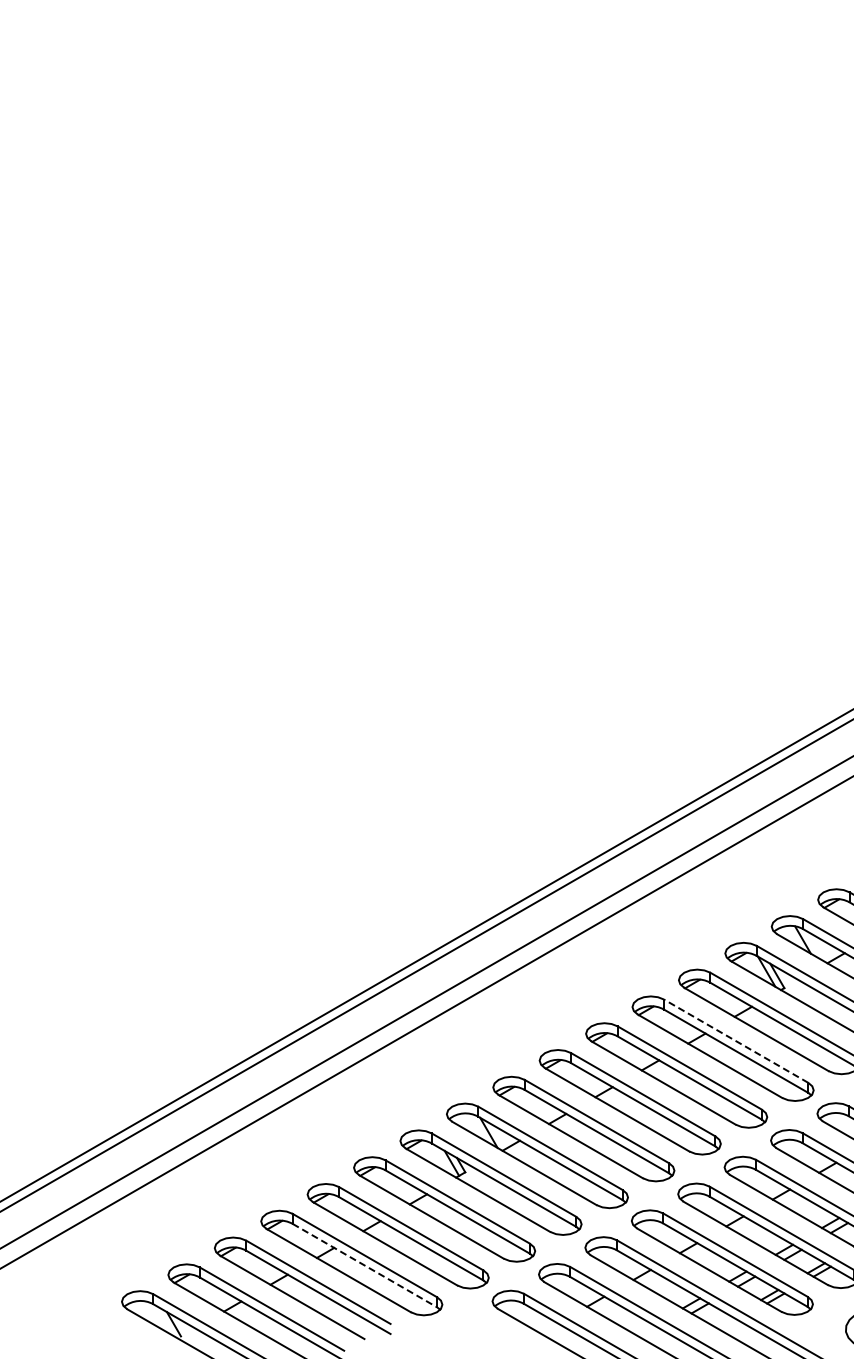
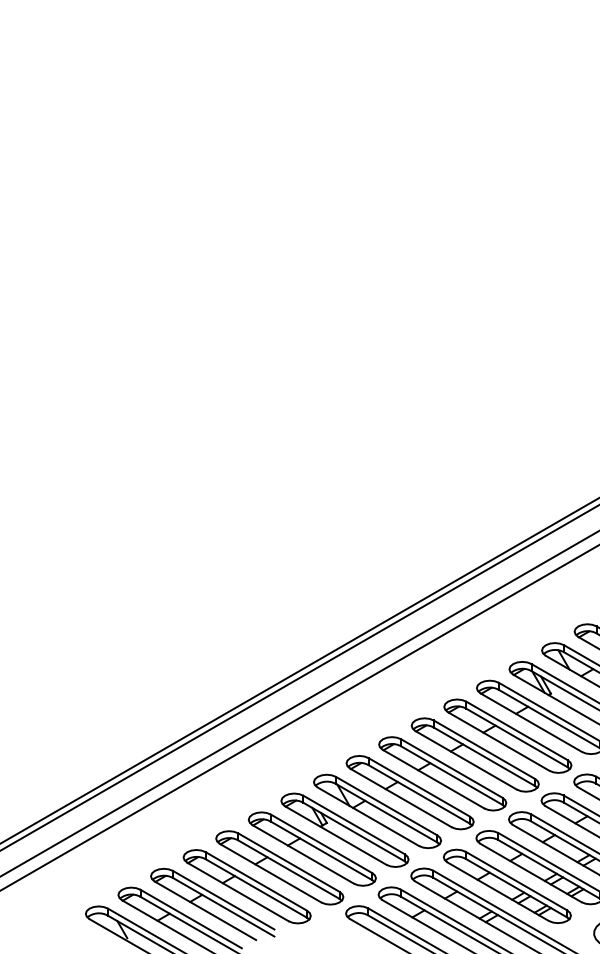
line: (735, 1040) -> (516, 730), dashed -> solid
line: (365, 1265) -> (256, 888), dashed -> solid

